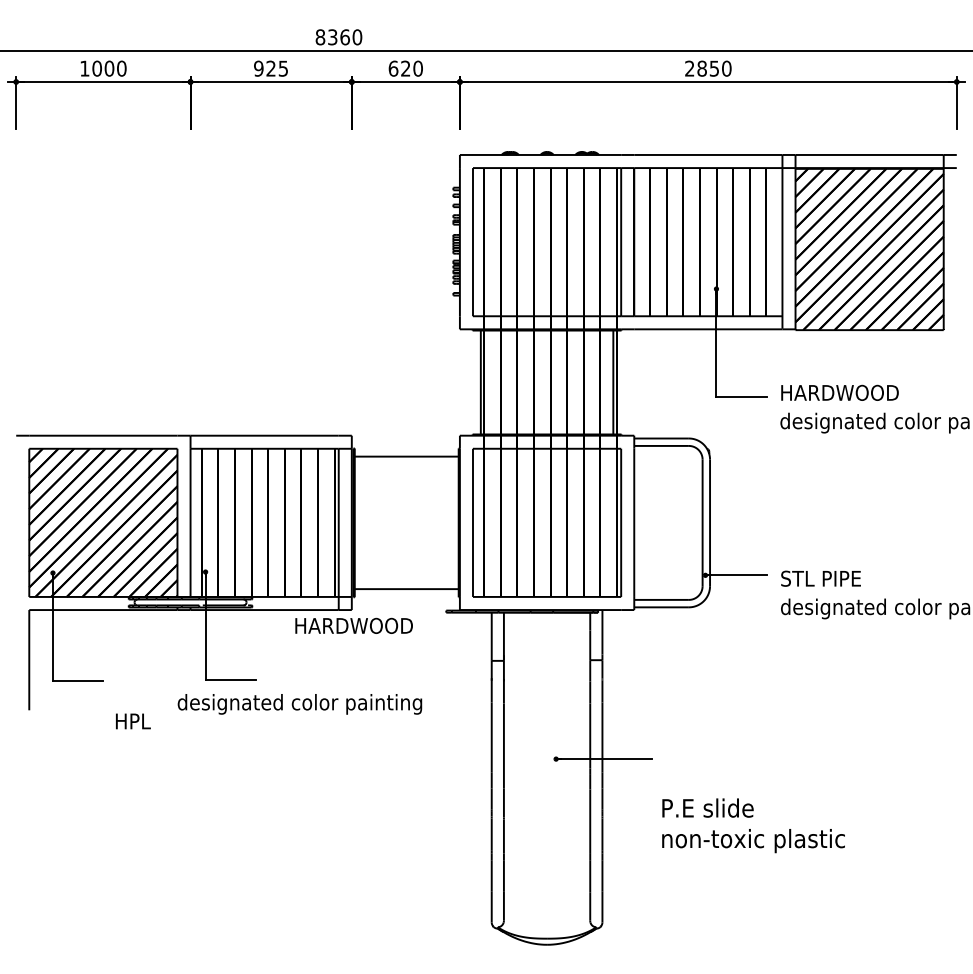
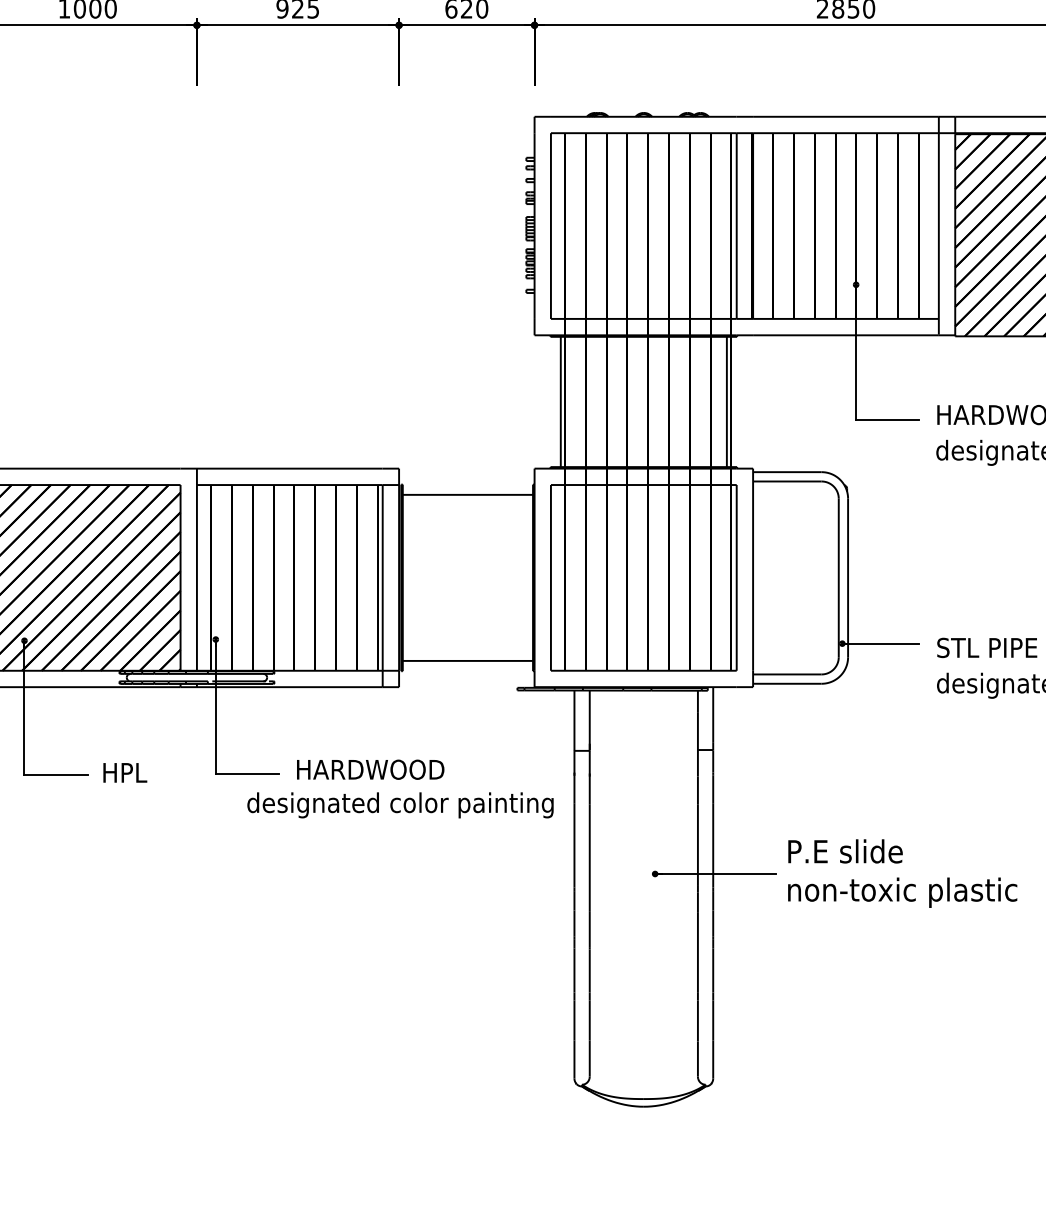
text: (353, 625) -> (369, 769), moved
text: (299, 704) -> (399, 805), moved
text: (133, 721) -> (125, 772), moved
text: (753, 825) -> (902, 873), moved

